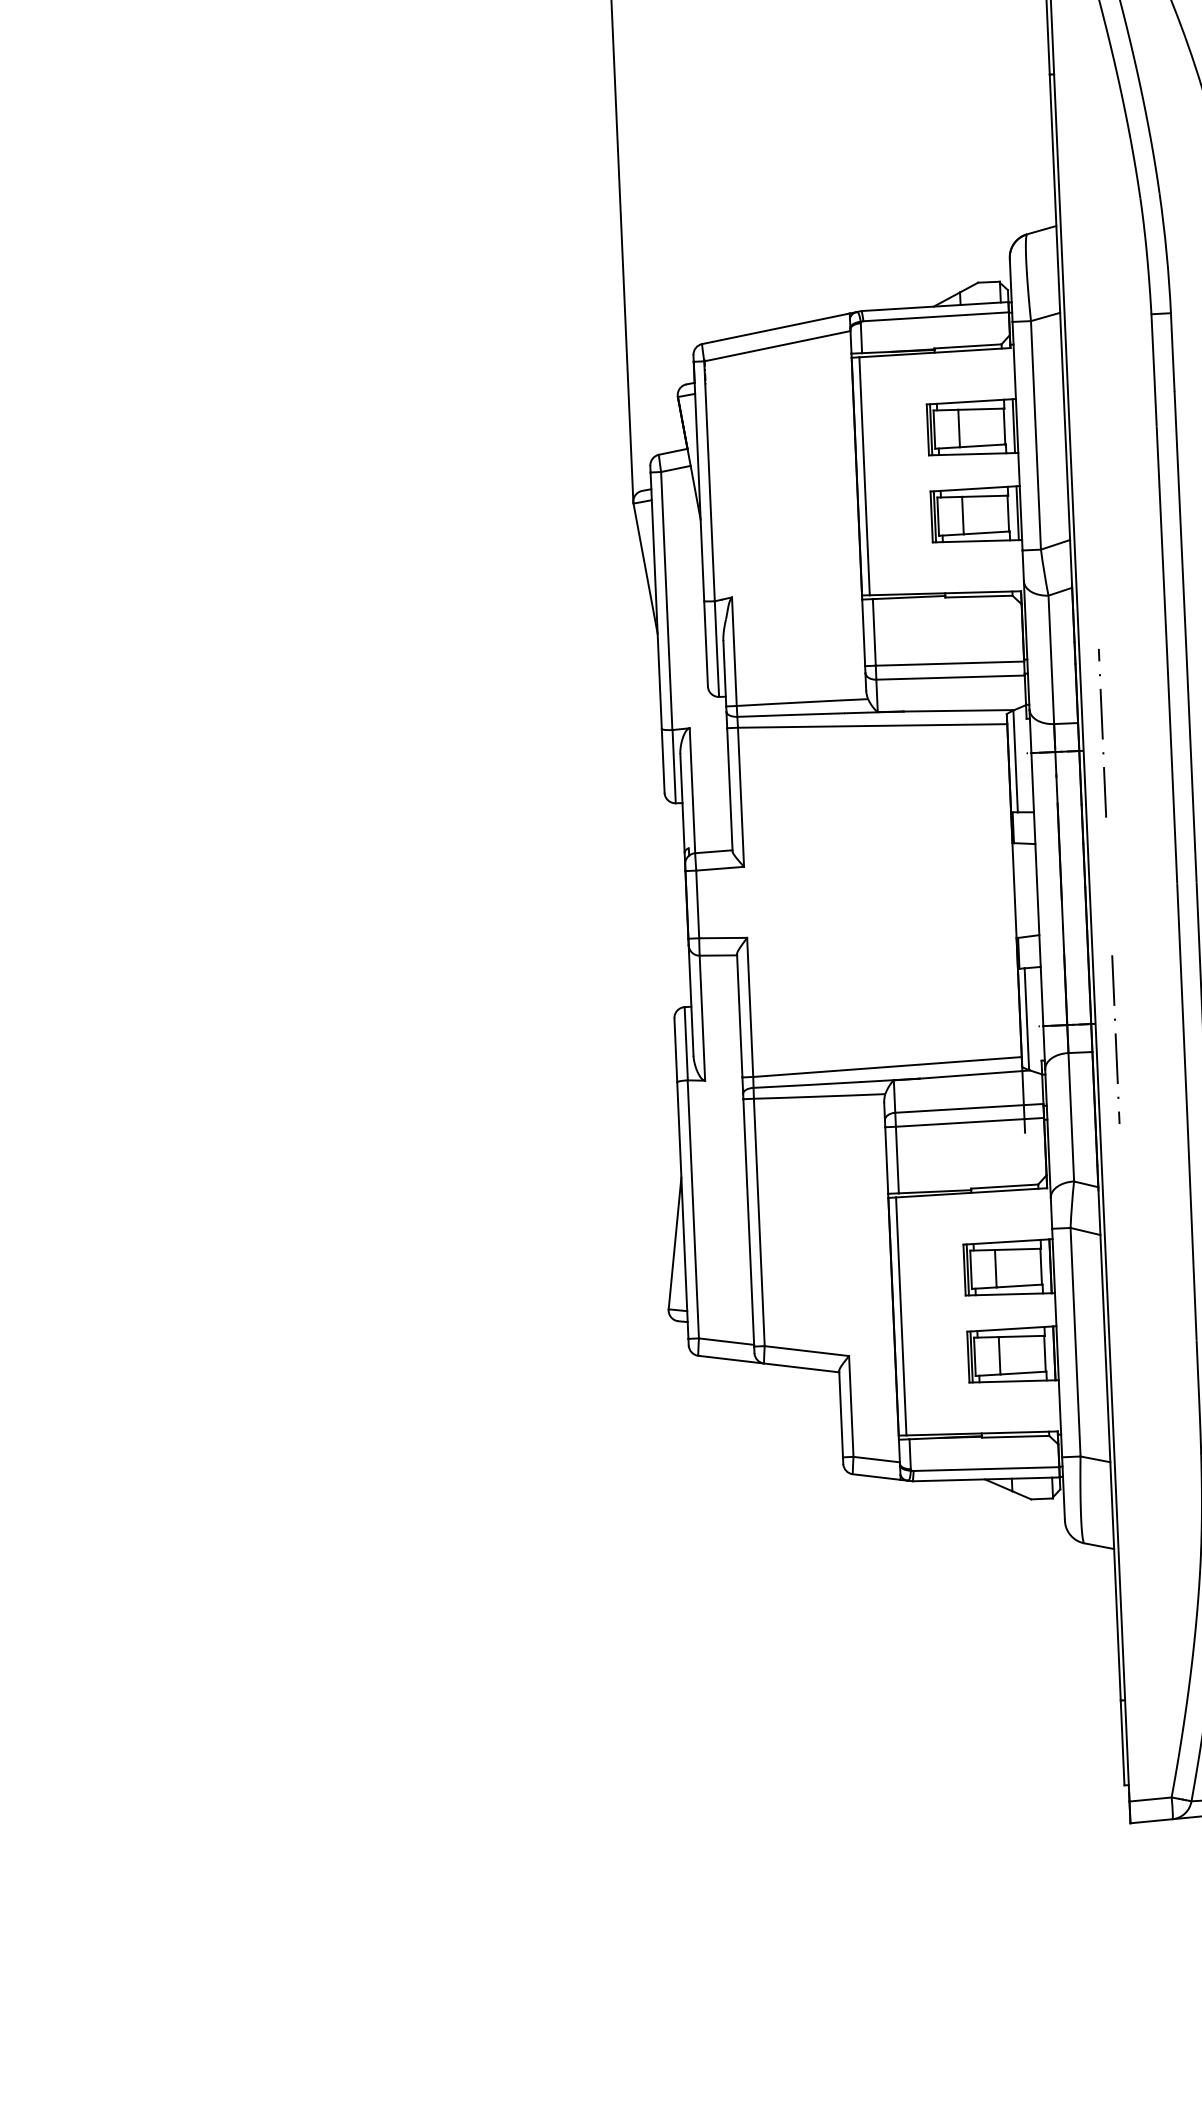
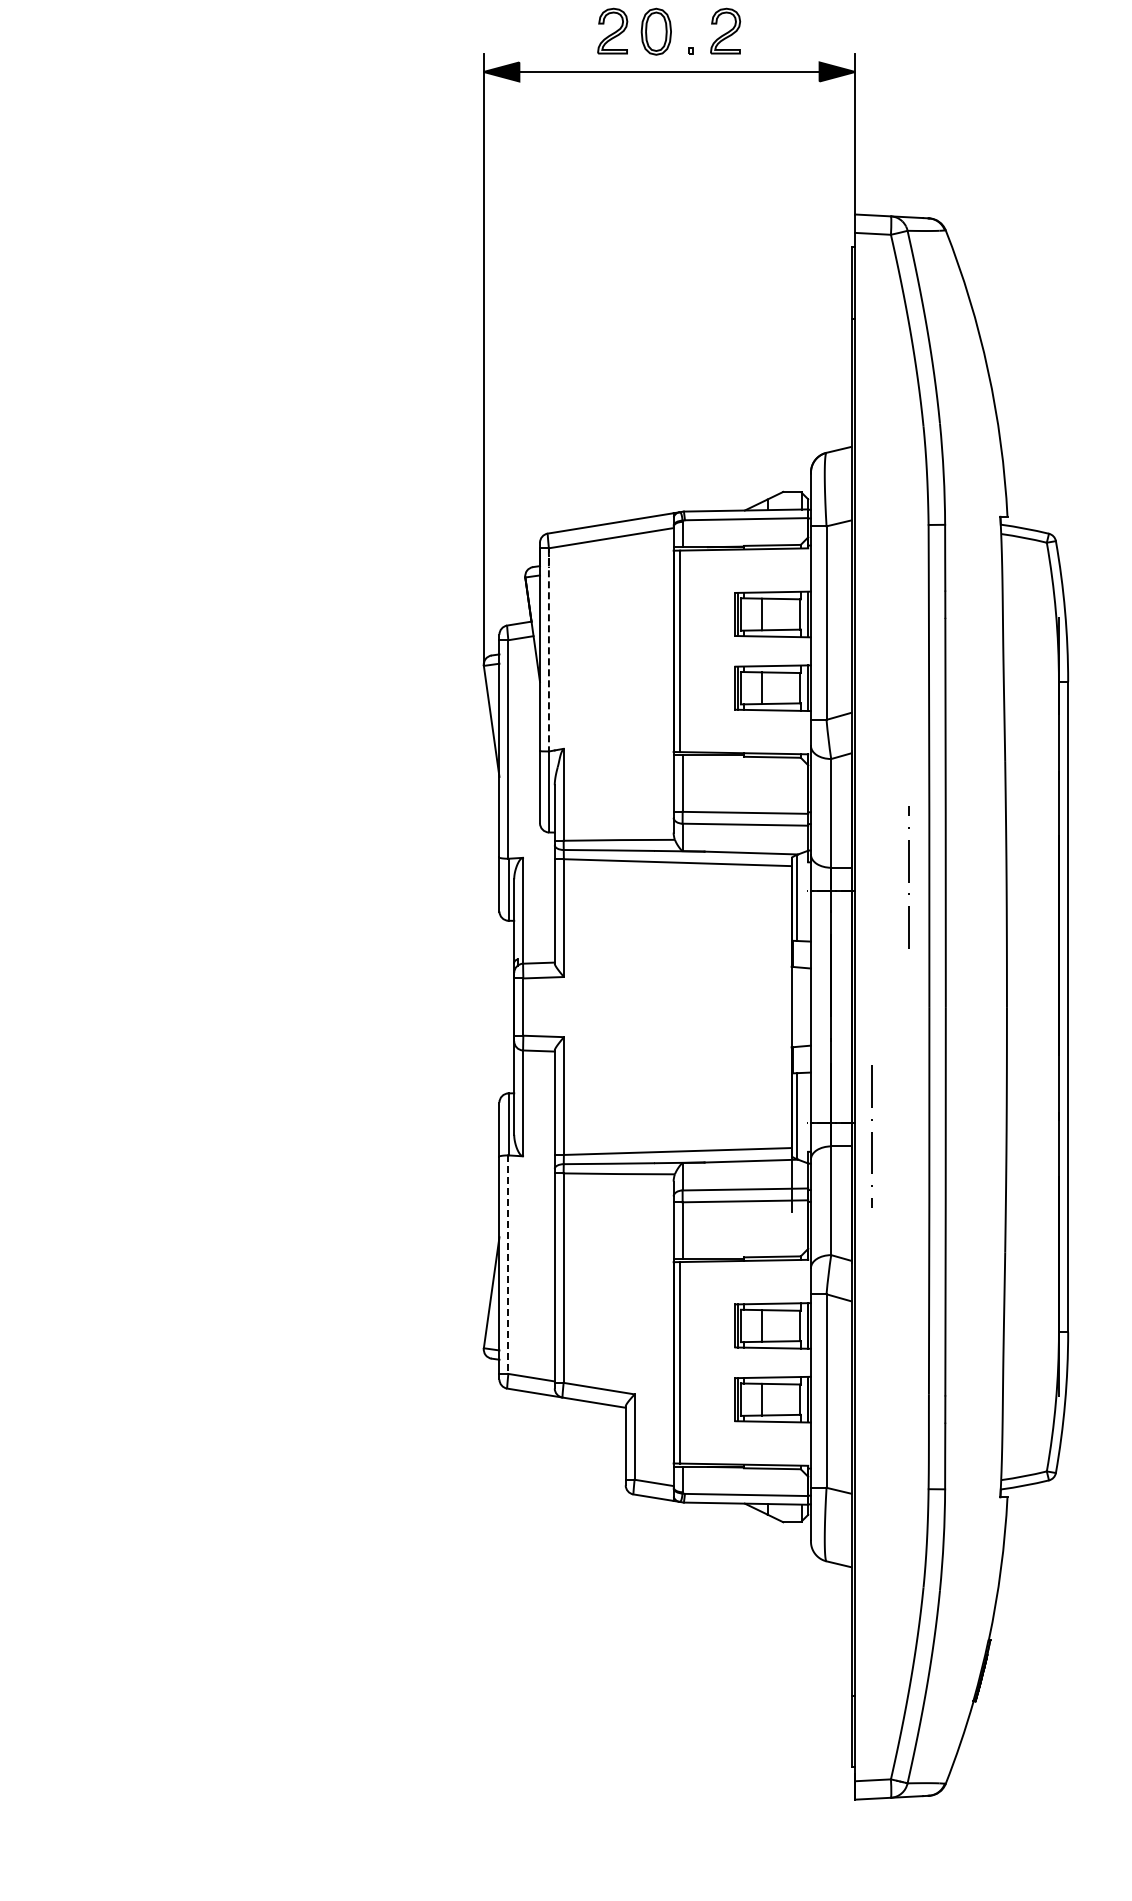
line: (708, 480) -> (548, 649), solid -> dashed
line: (1102, 733) -> (908, 877), moved
line: (693, 1210) -> (508, 1265), solid -> dashed

